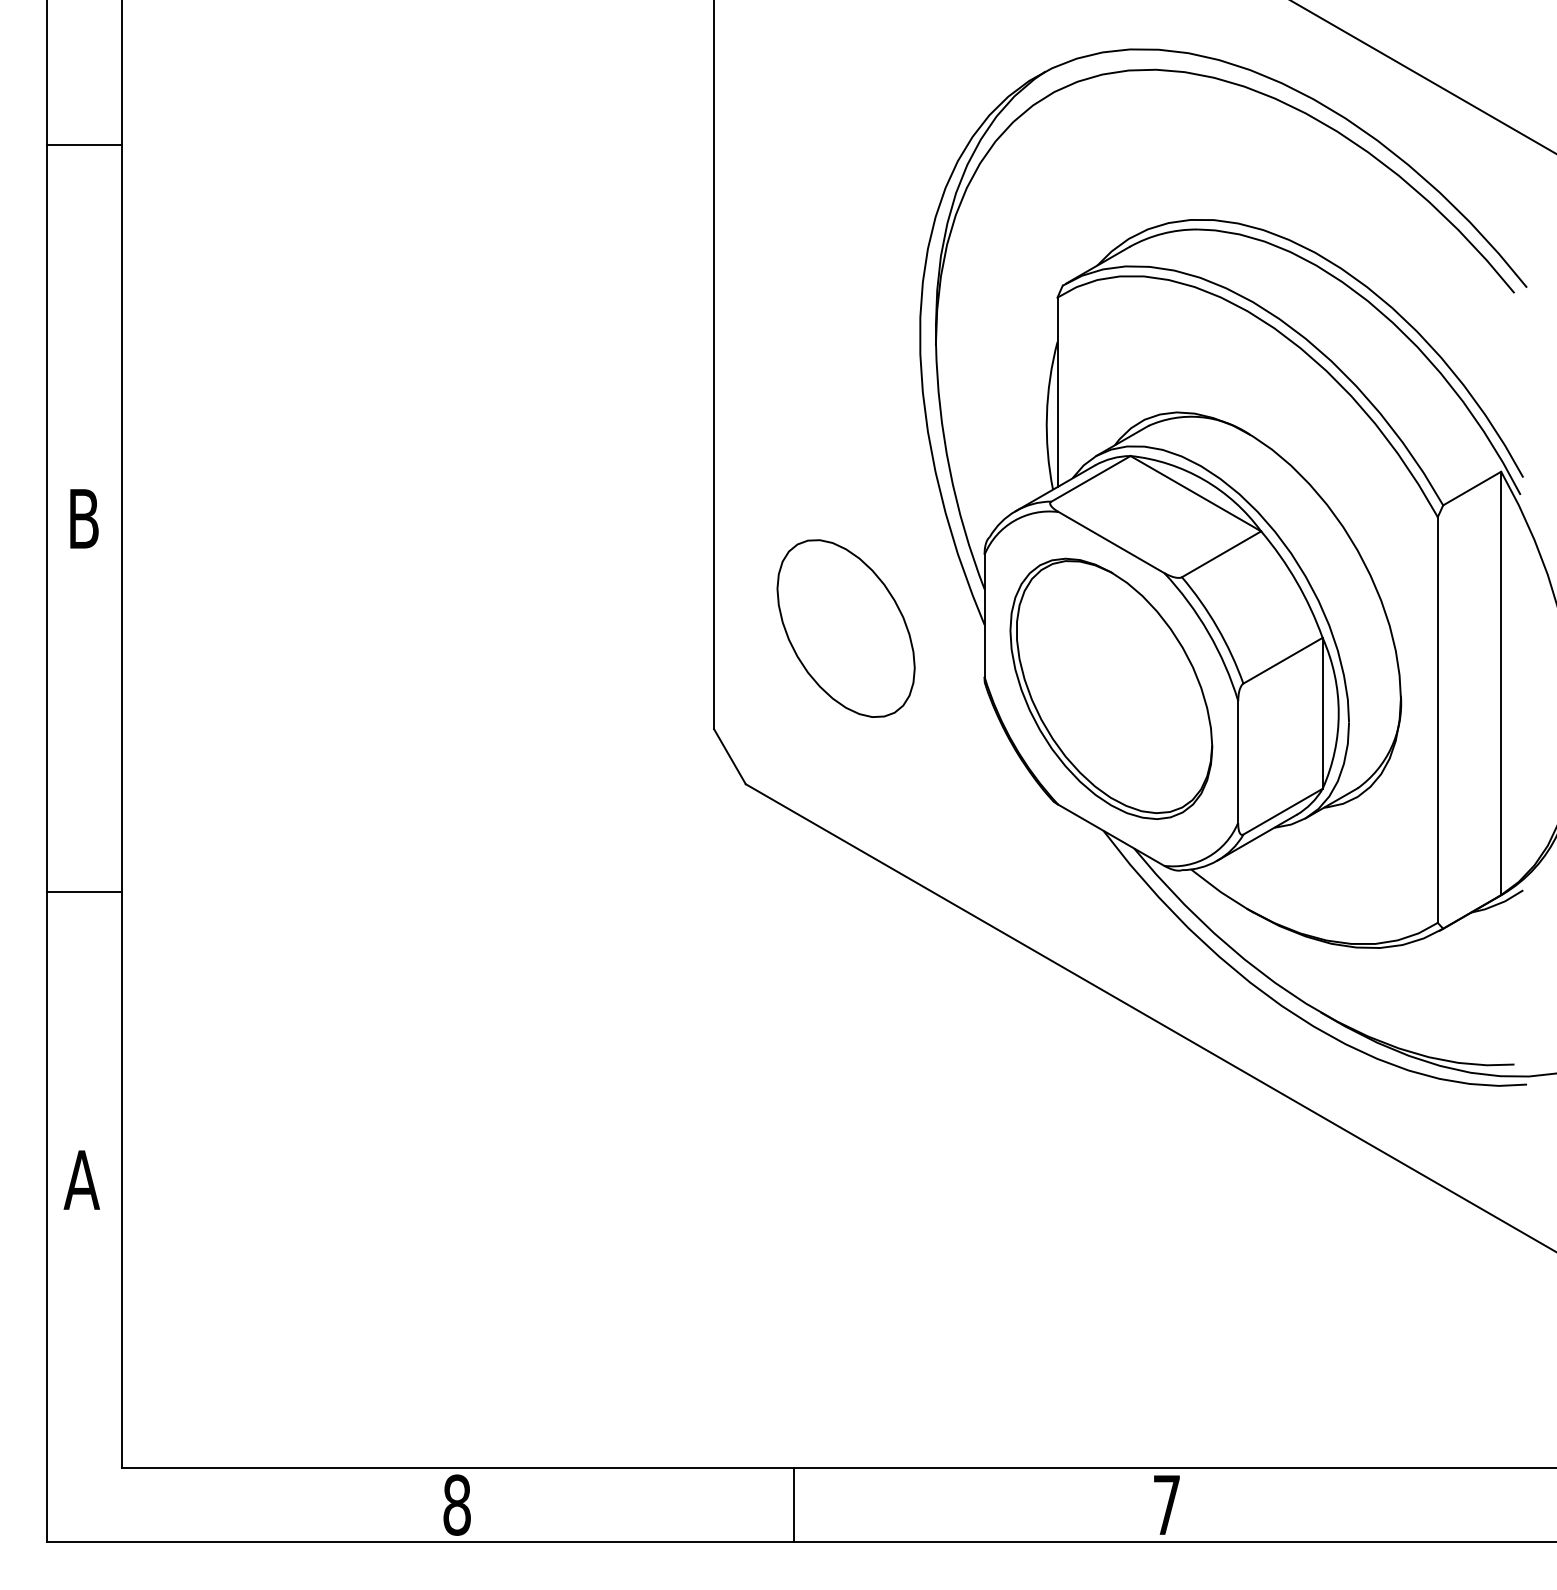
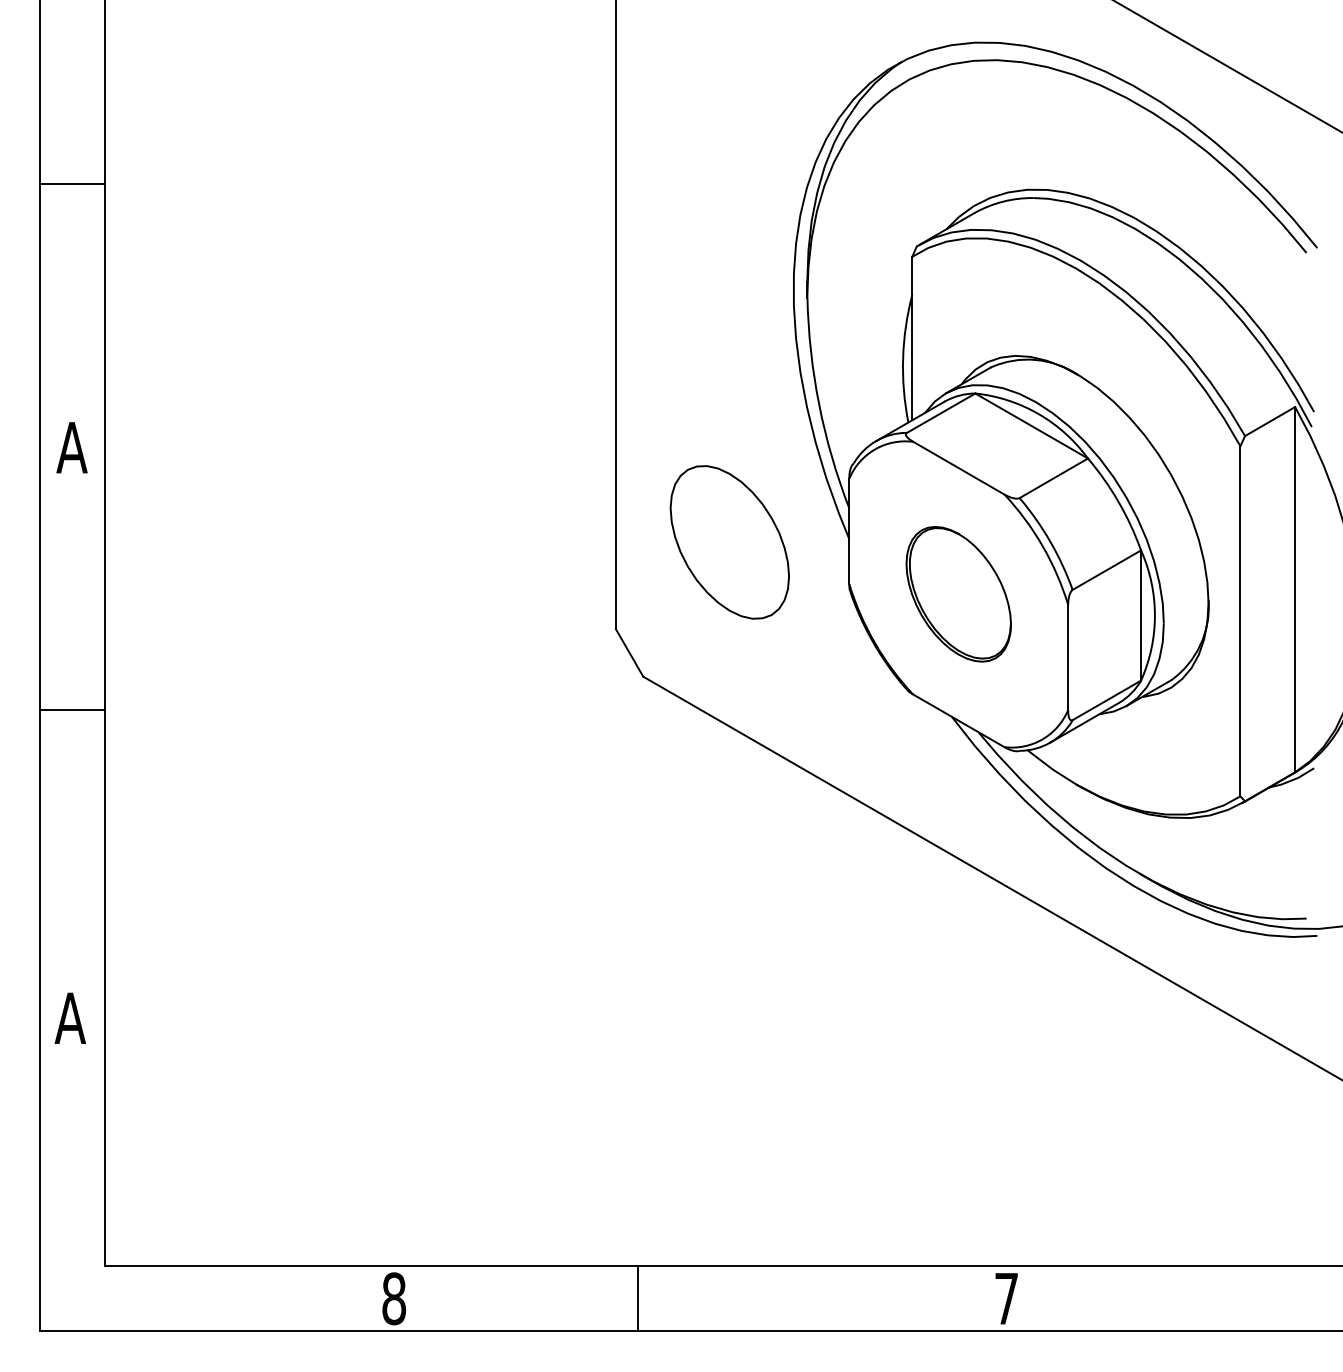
line: (83, 145) -> (71, 184), moved
text: (83, 518) -> (71, 447), B -> A
part: (1111, 688) -> (958, 594), size x0.6
line: (83, 892) -> (71, 709), moved
line: (794, 1504) -> (638, 1298), moved

